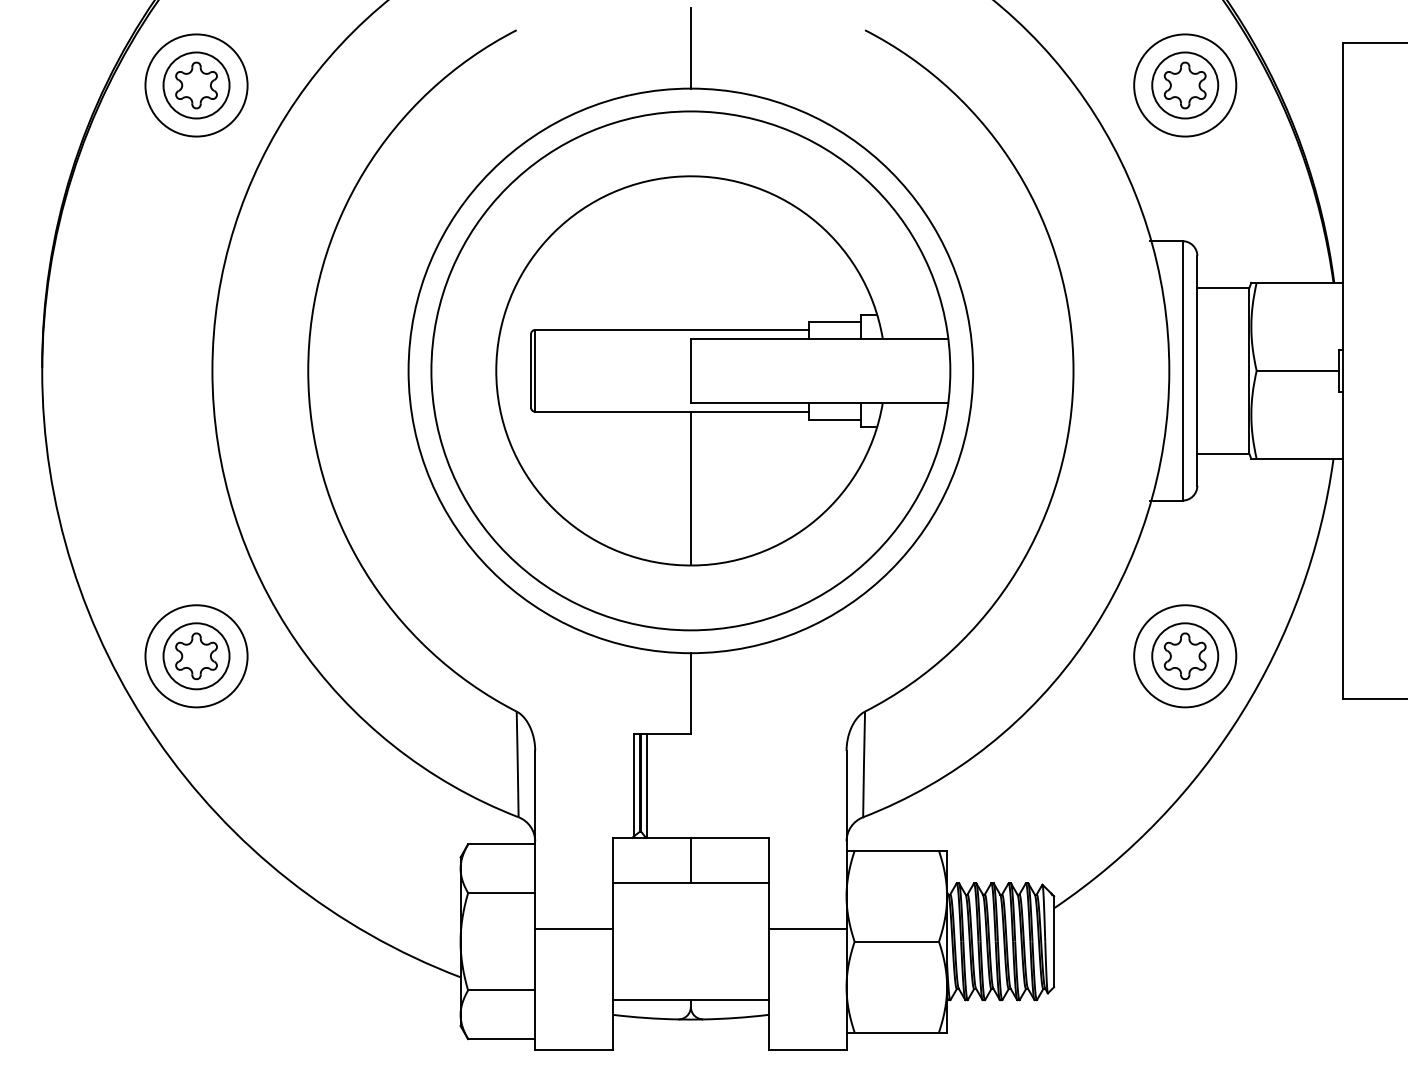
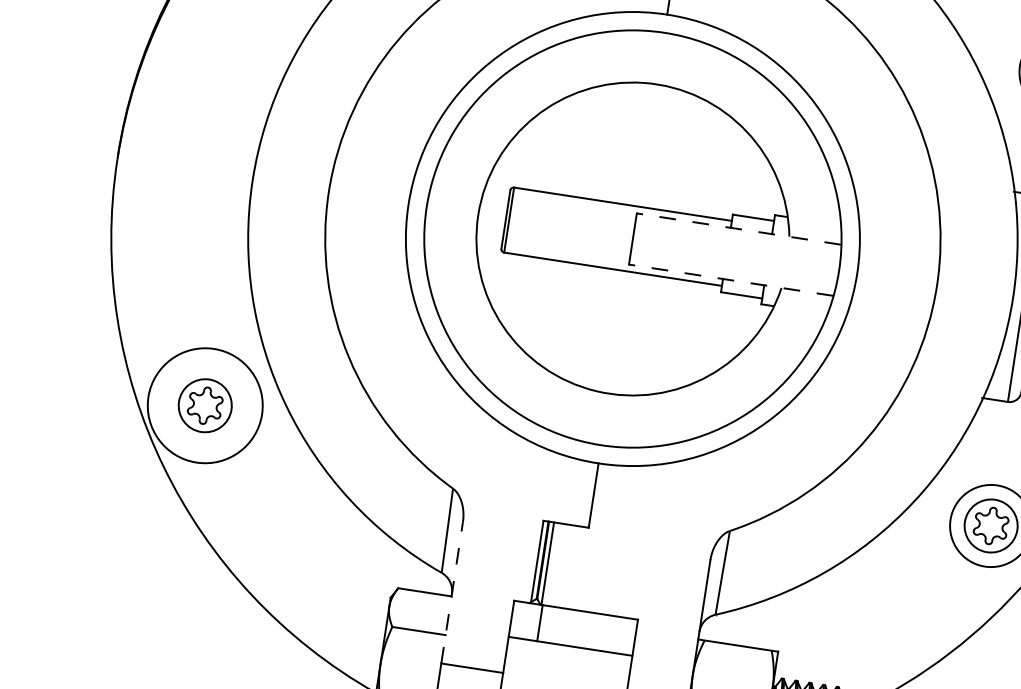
line: (818, 338) -> (738, 228), solid -> dashed
line: (818, 403) -> (730, 280), solid -> dashed
line: (690, 488) -> (618, 332), removed
circle: (196, 656) -> (205, 405), size x1.4
line: (535, 839) -> (452, 592), solid -> dashed
line: (690, 860) -> (539, 623), moved

